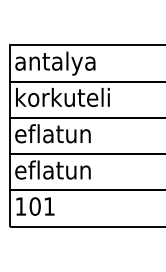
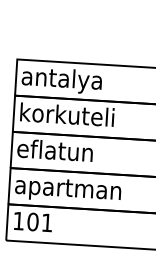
text: (68, 172) -> (68, 190), eflatun -> apartman

